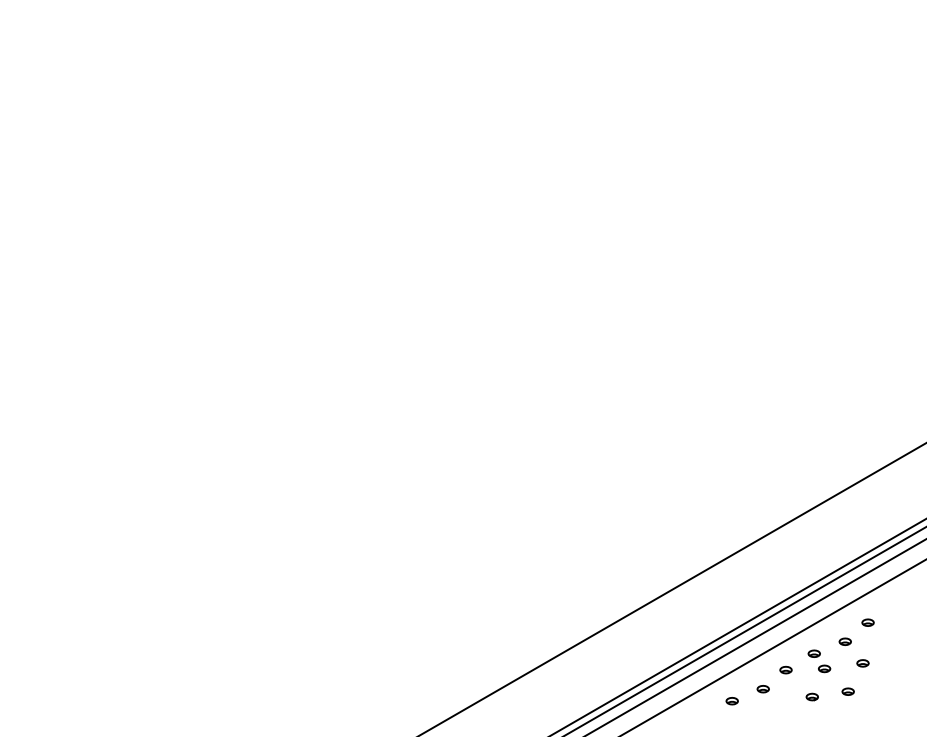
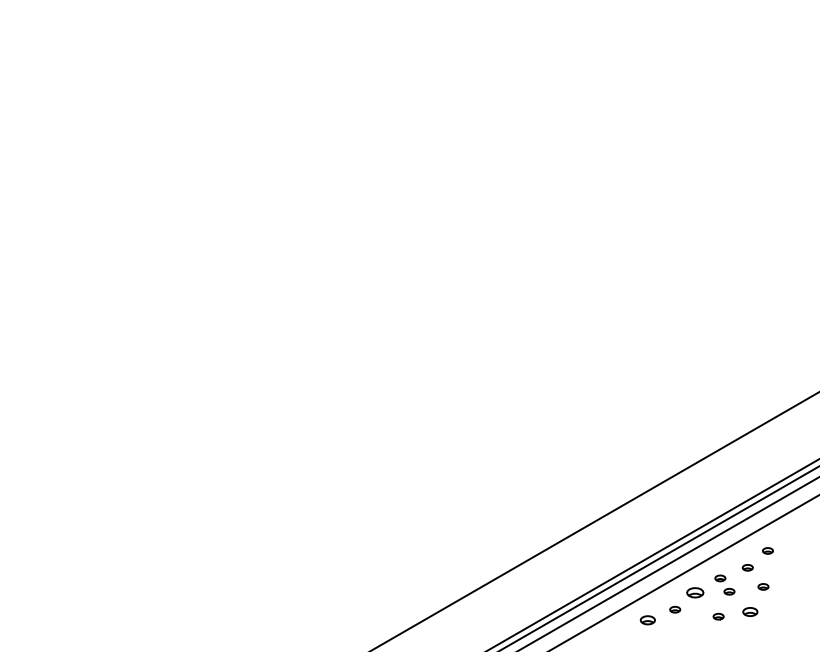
part: (786, 669) -> (695, 592), size x1.6
part: (848, 691) -> (750, 611), size x1.4
part: (731, 701) -> (647, 620), size x1.4

